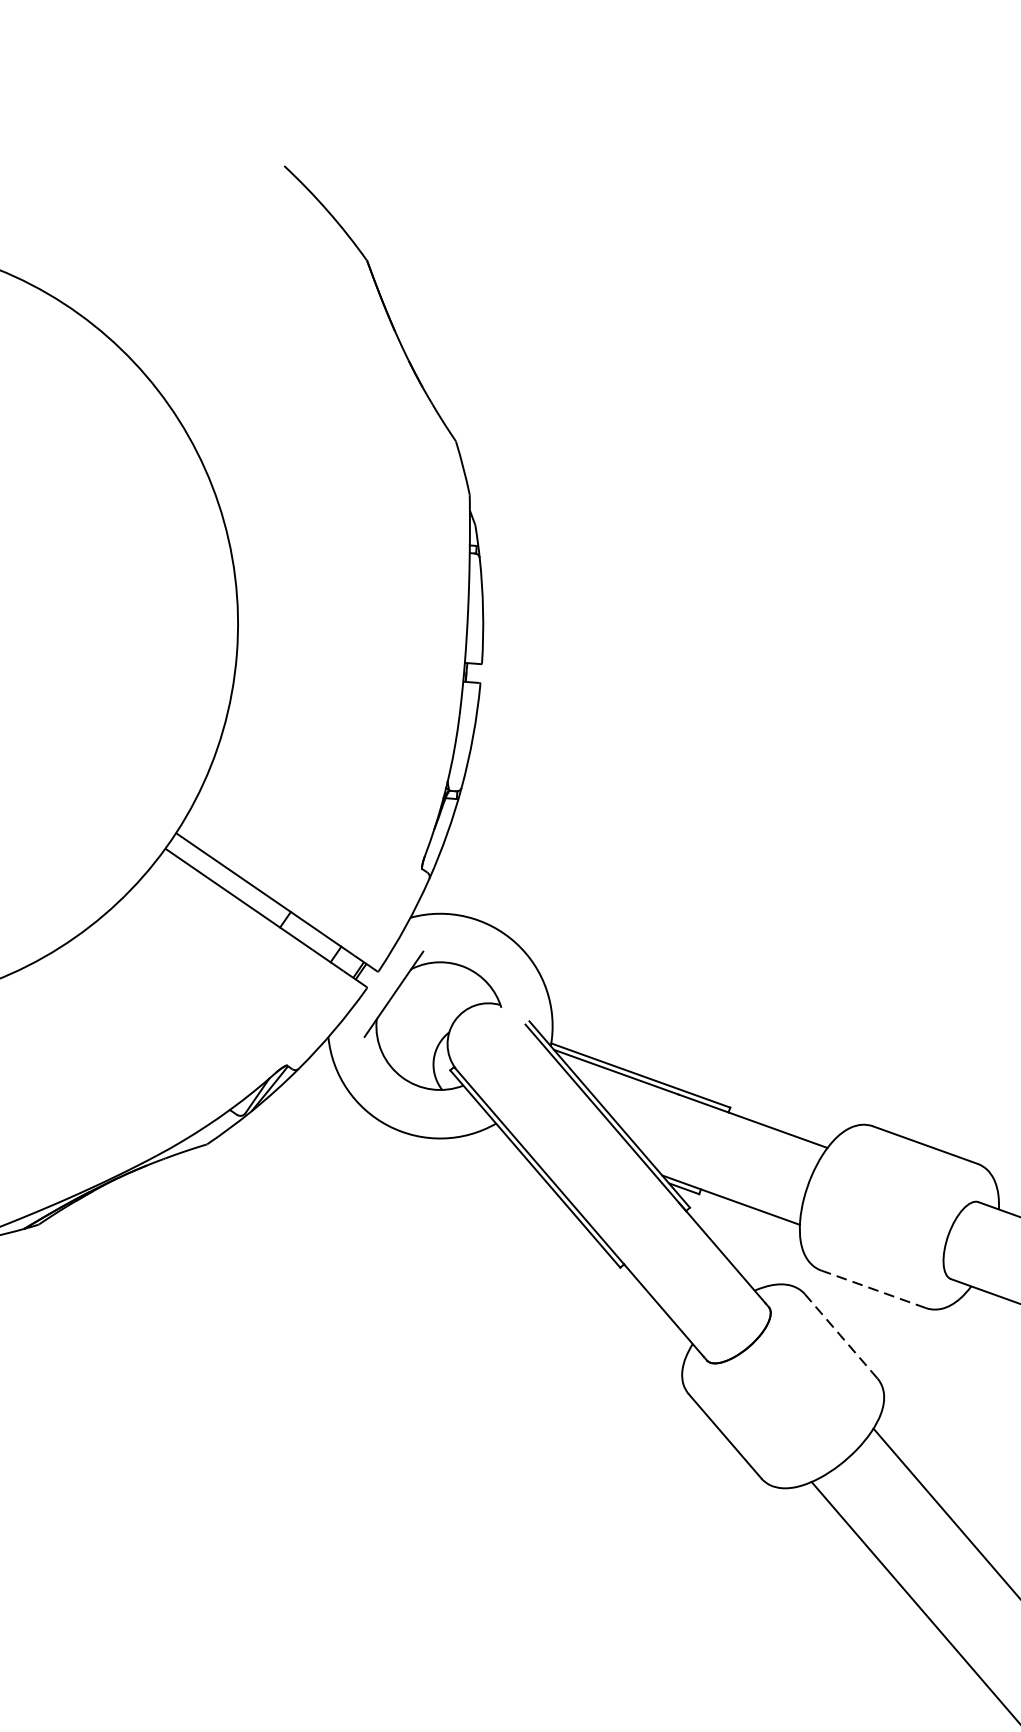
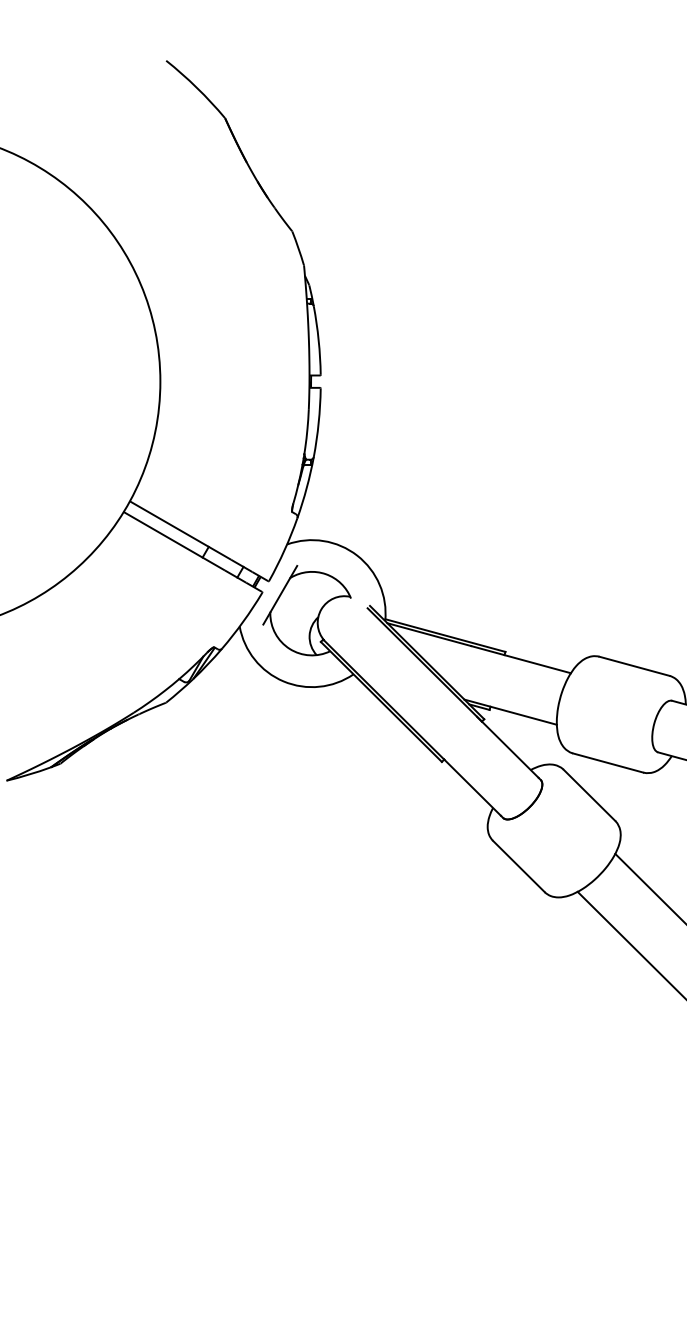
line: (872, 1288) -> (607, 762), dashed -> solid
line: (841, 1336) -> (589, 795), dashed -> solid

